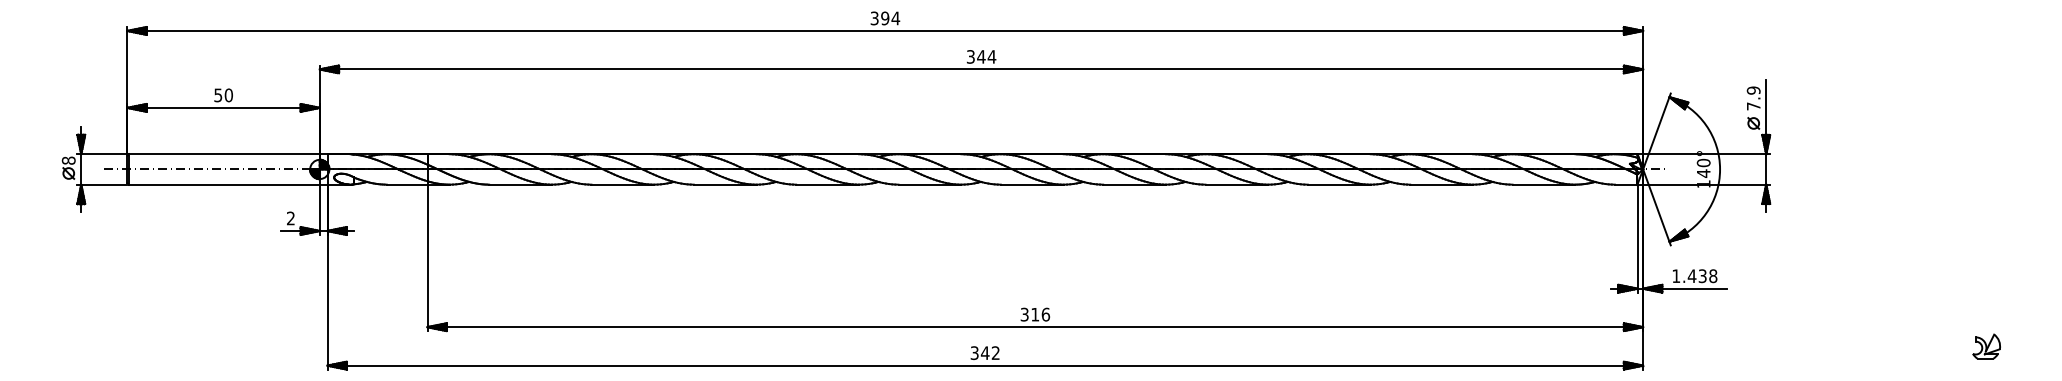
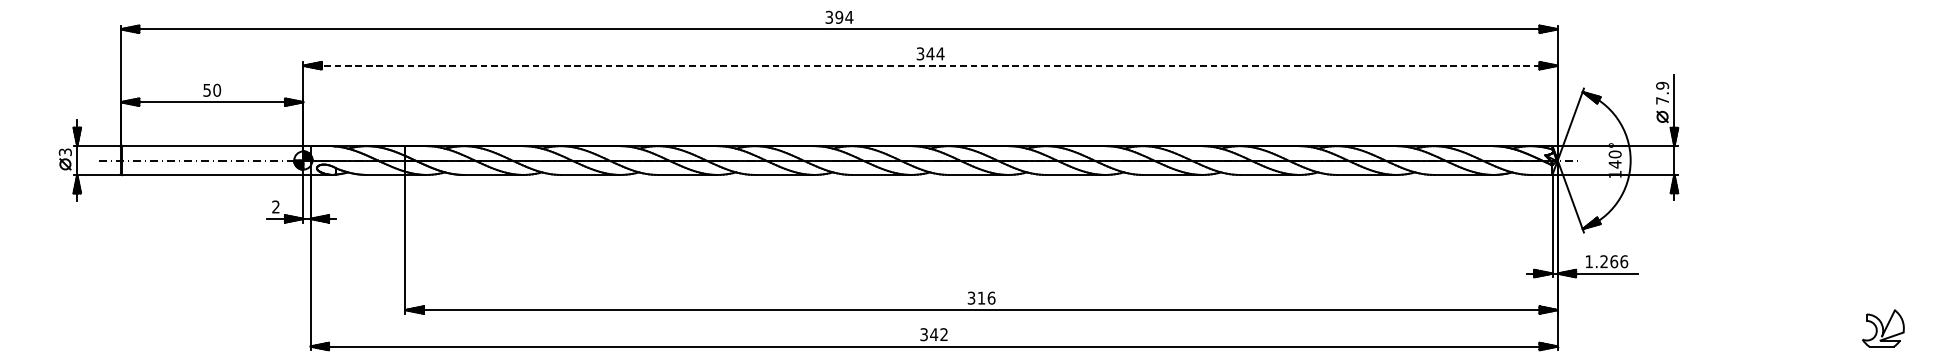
line: (981, 69) -> (930, 65), solid -> dashed
text: (68, 160) -> (65, 152), 8 -> 3
text: (1702, 276) -> (1614, 262), 1.438 -> 1.266
part: (1986, 346) -> (1883, 328), size x1.6

